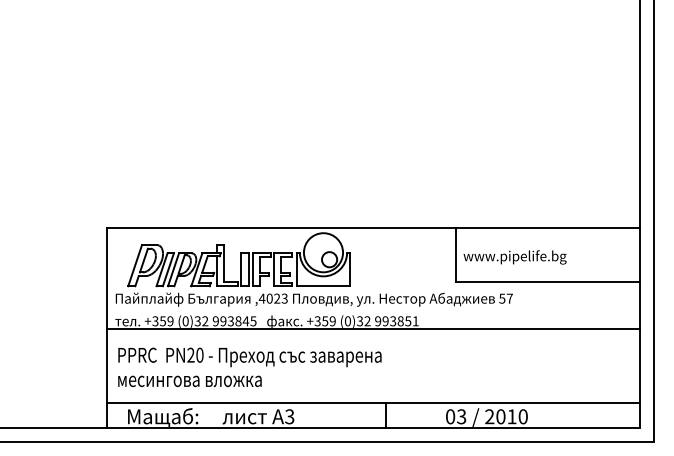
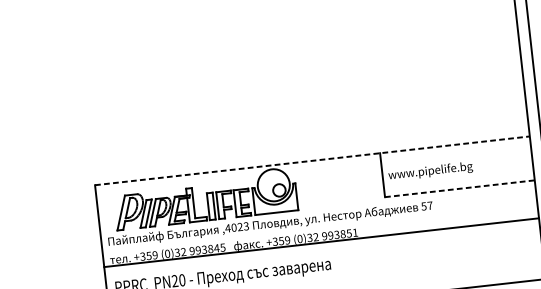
line: (374, 228) -> (313, 160), solid -> dashed
line: (548, 282) -> (460, 188), solid -> dashed

